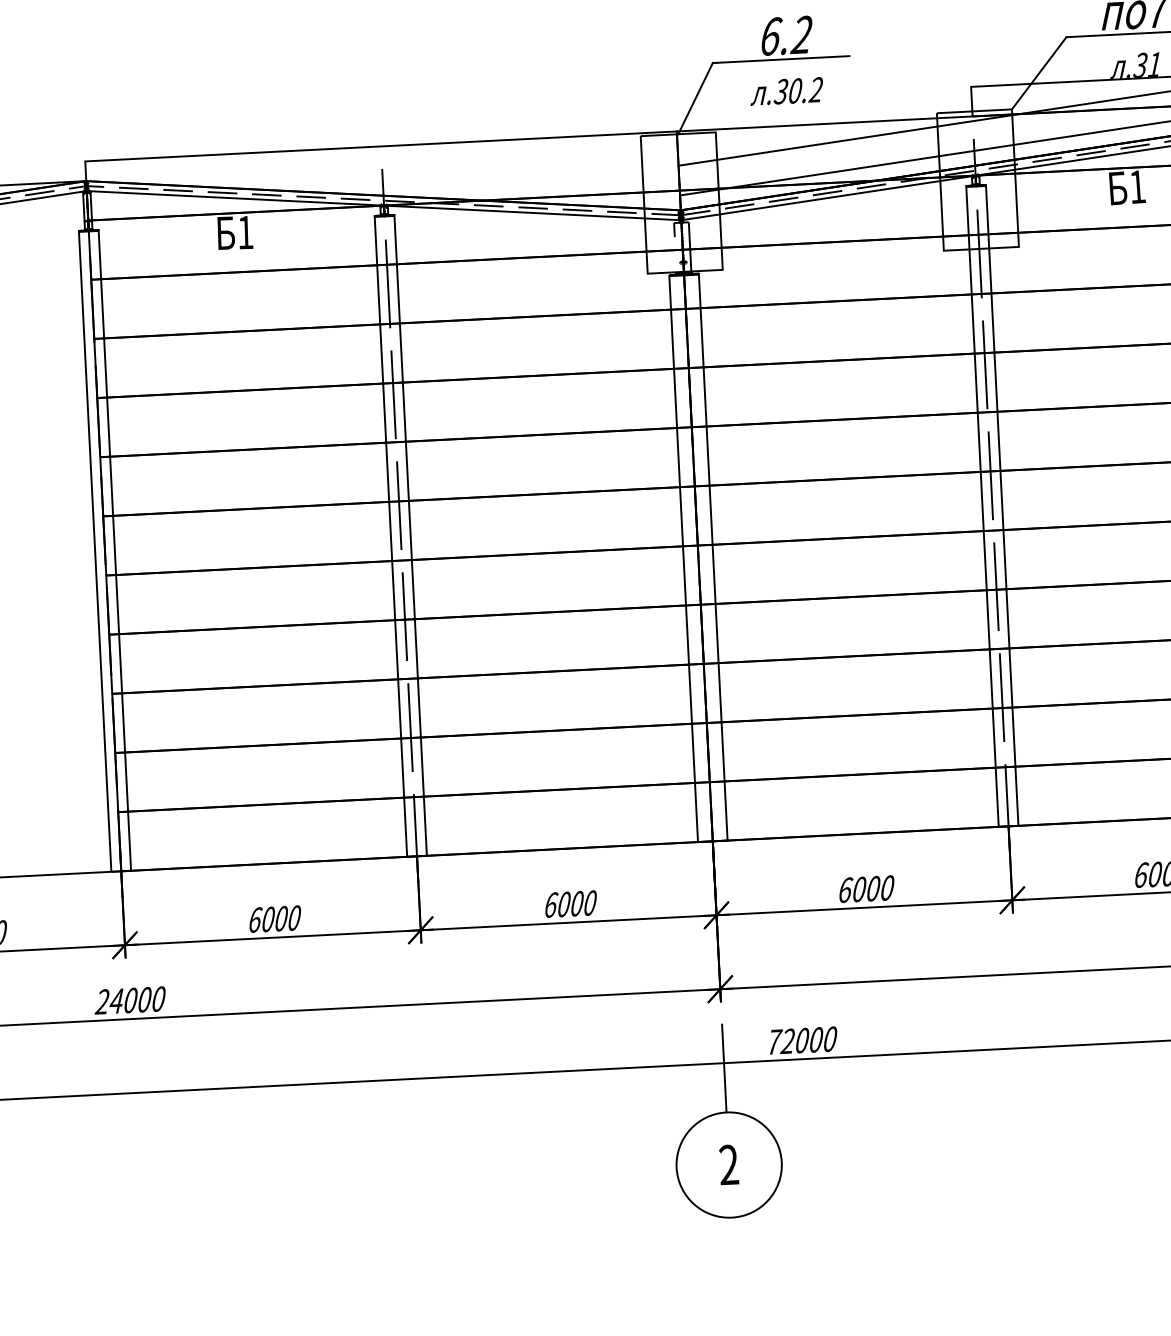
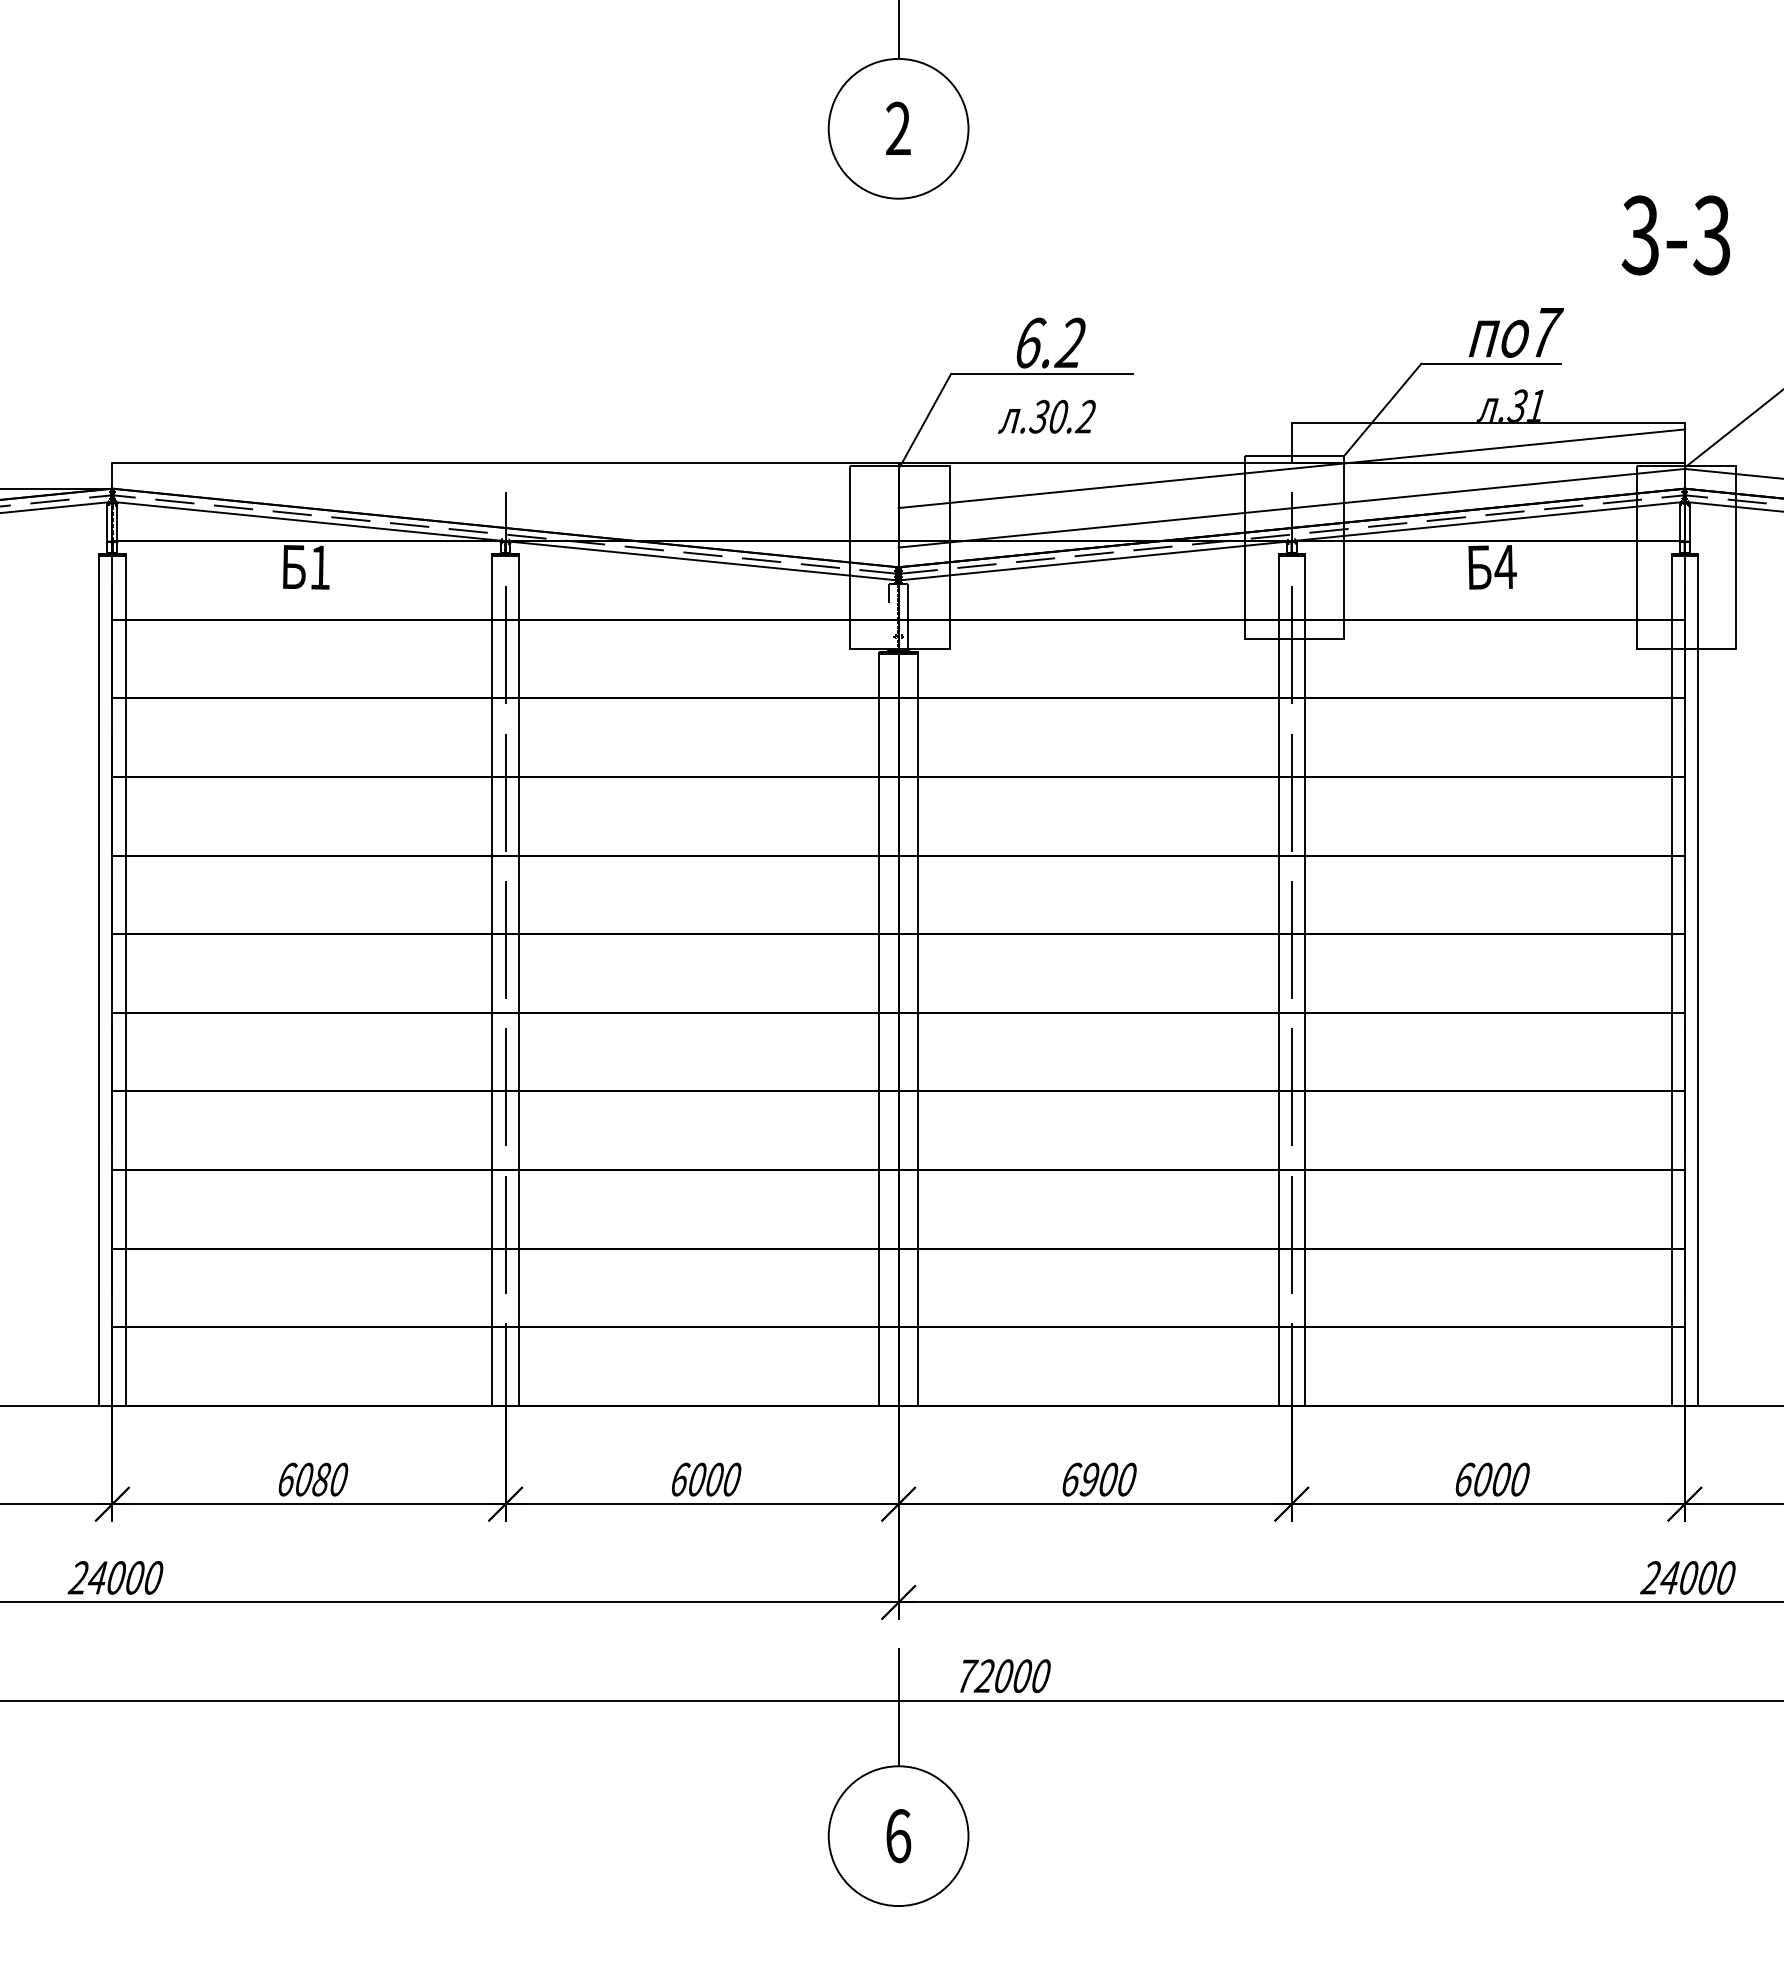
text: (1137, 186) -> (1505, 566), 1 -> 4
text: (859, 889) -> (1089, 1479), 6000 -> 6900
text: (281, 918) -> (321, 1479), 6000 -> 6080
text: (729, 1165) -> (898, 1836), 2 -> 6

